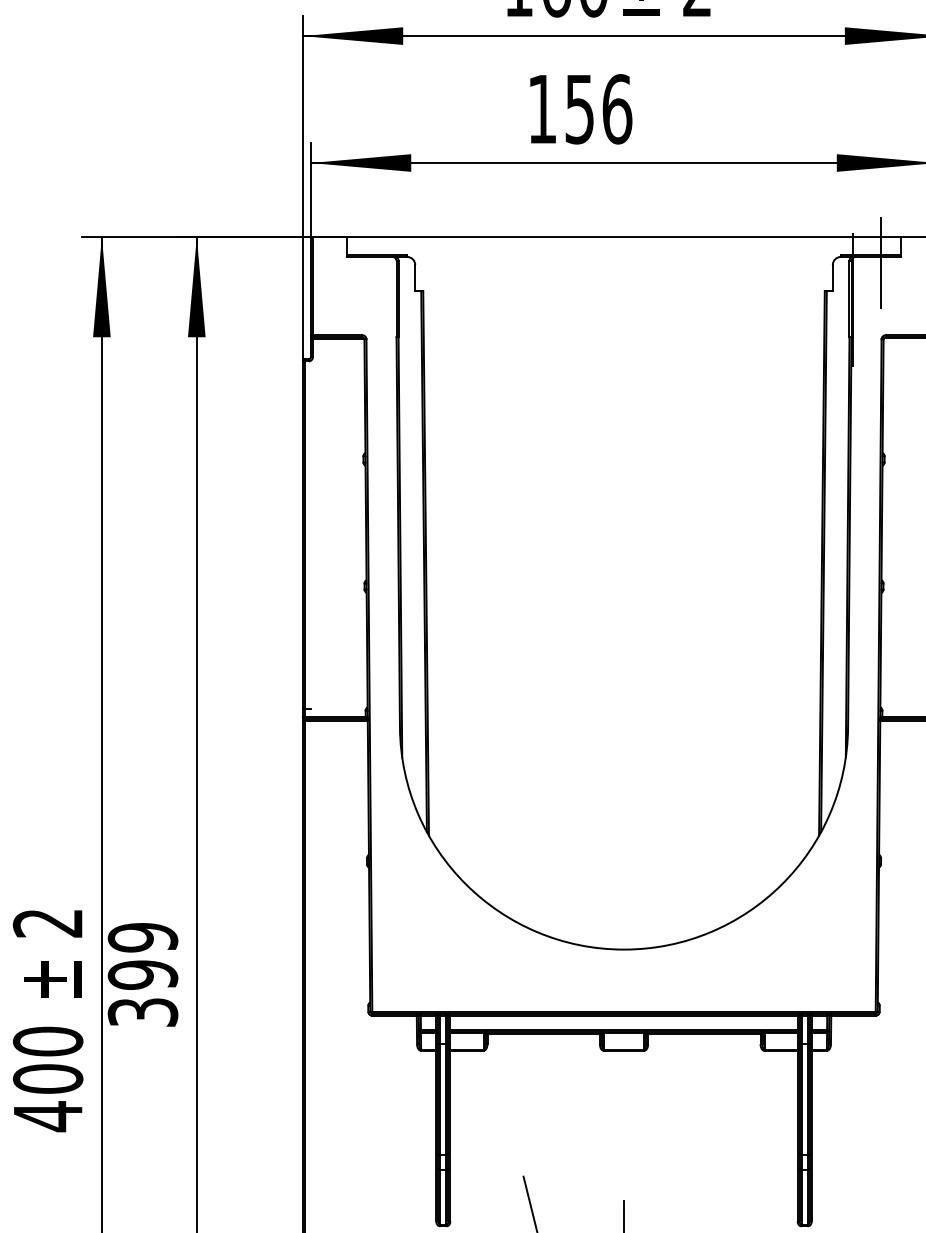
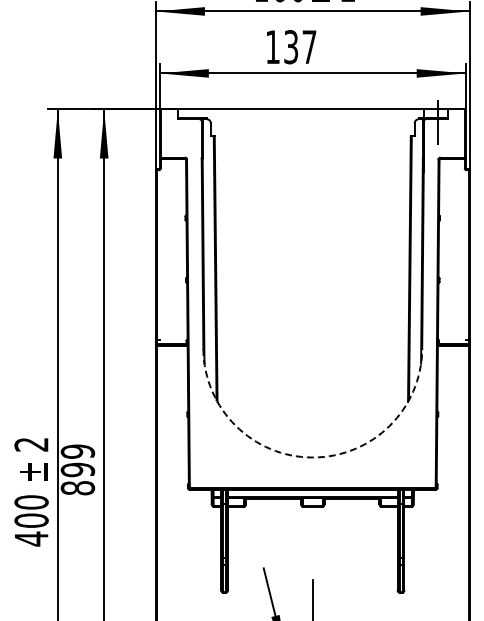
text: (598, 109) -> (300, 47), 156 -> 137
arc: (623, 949) -> (312, 457), solid -> dashed
text: (142, 1013) -> (77, 488), 399 -> 899

